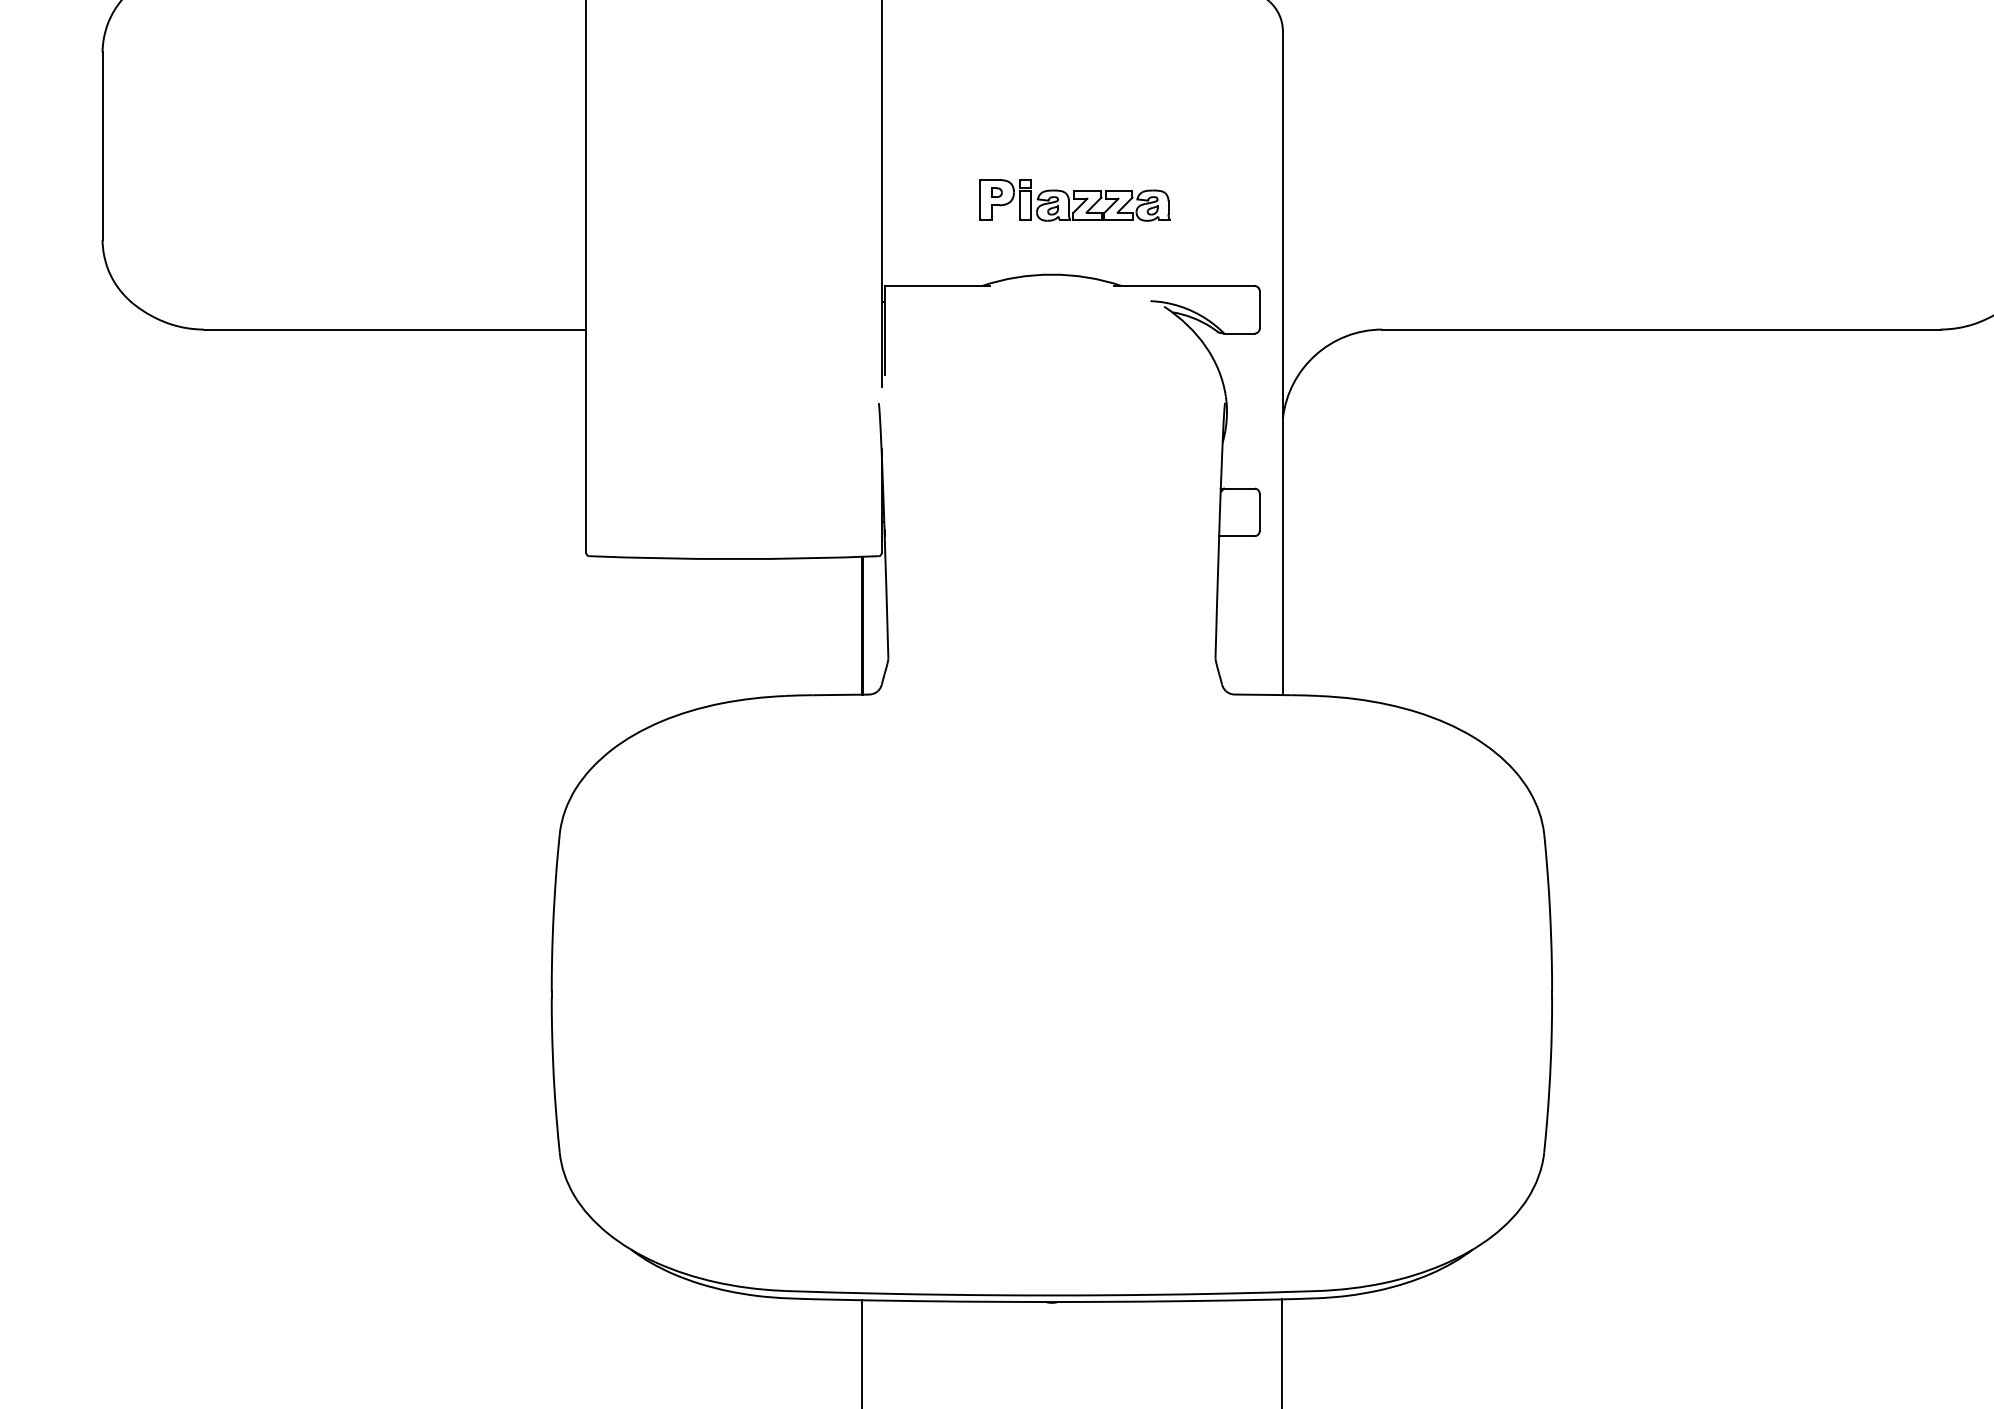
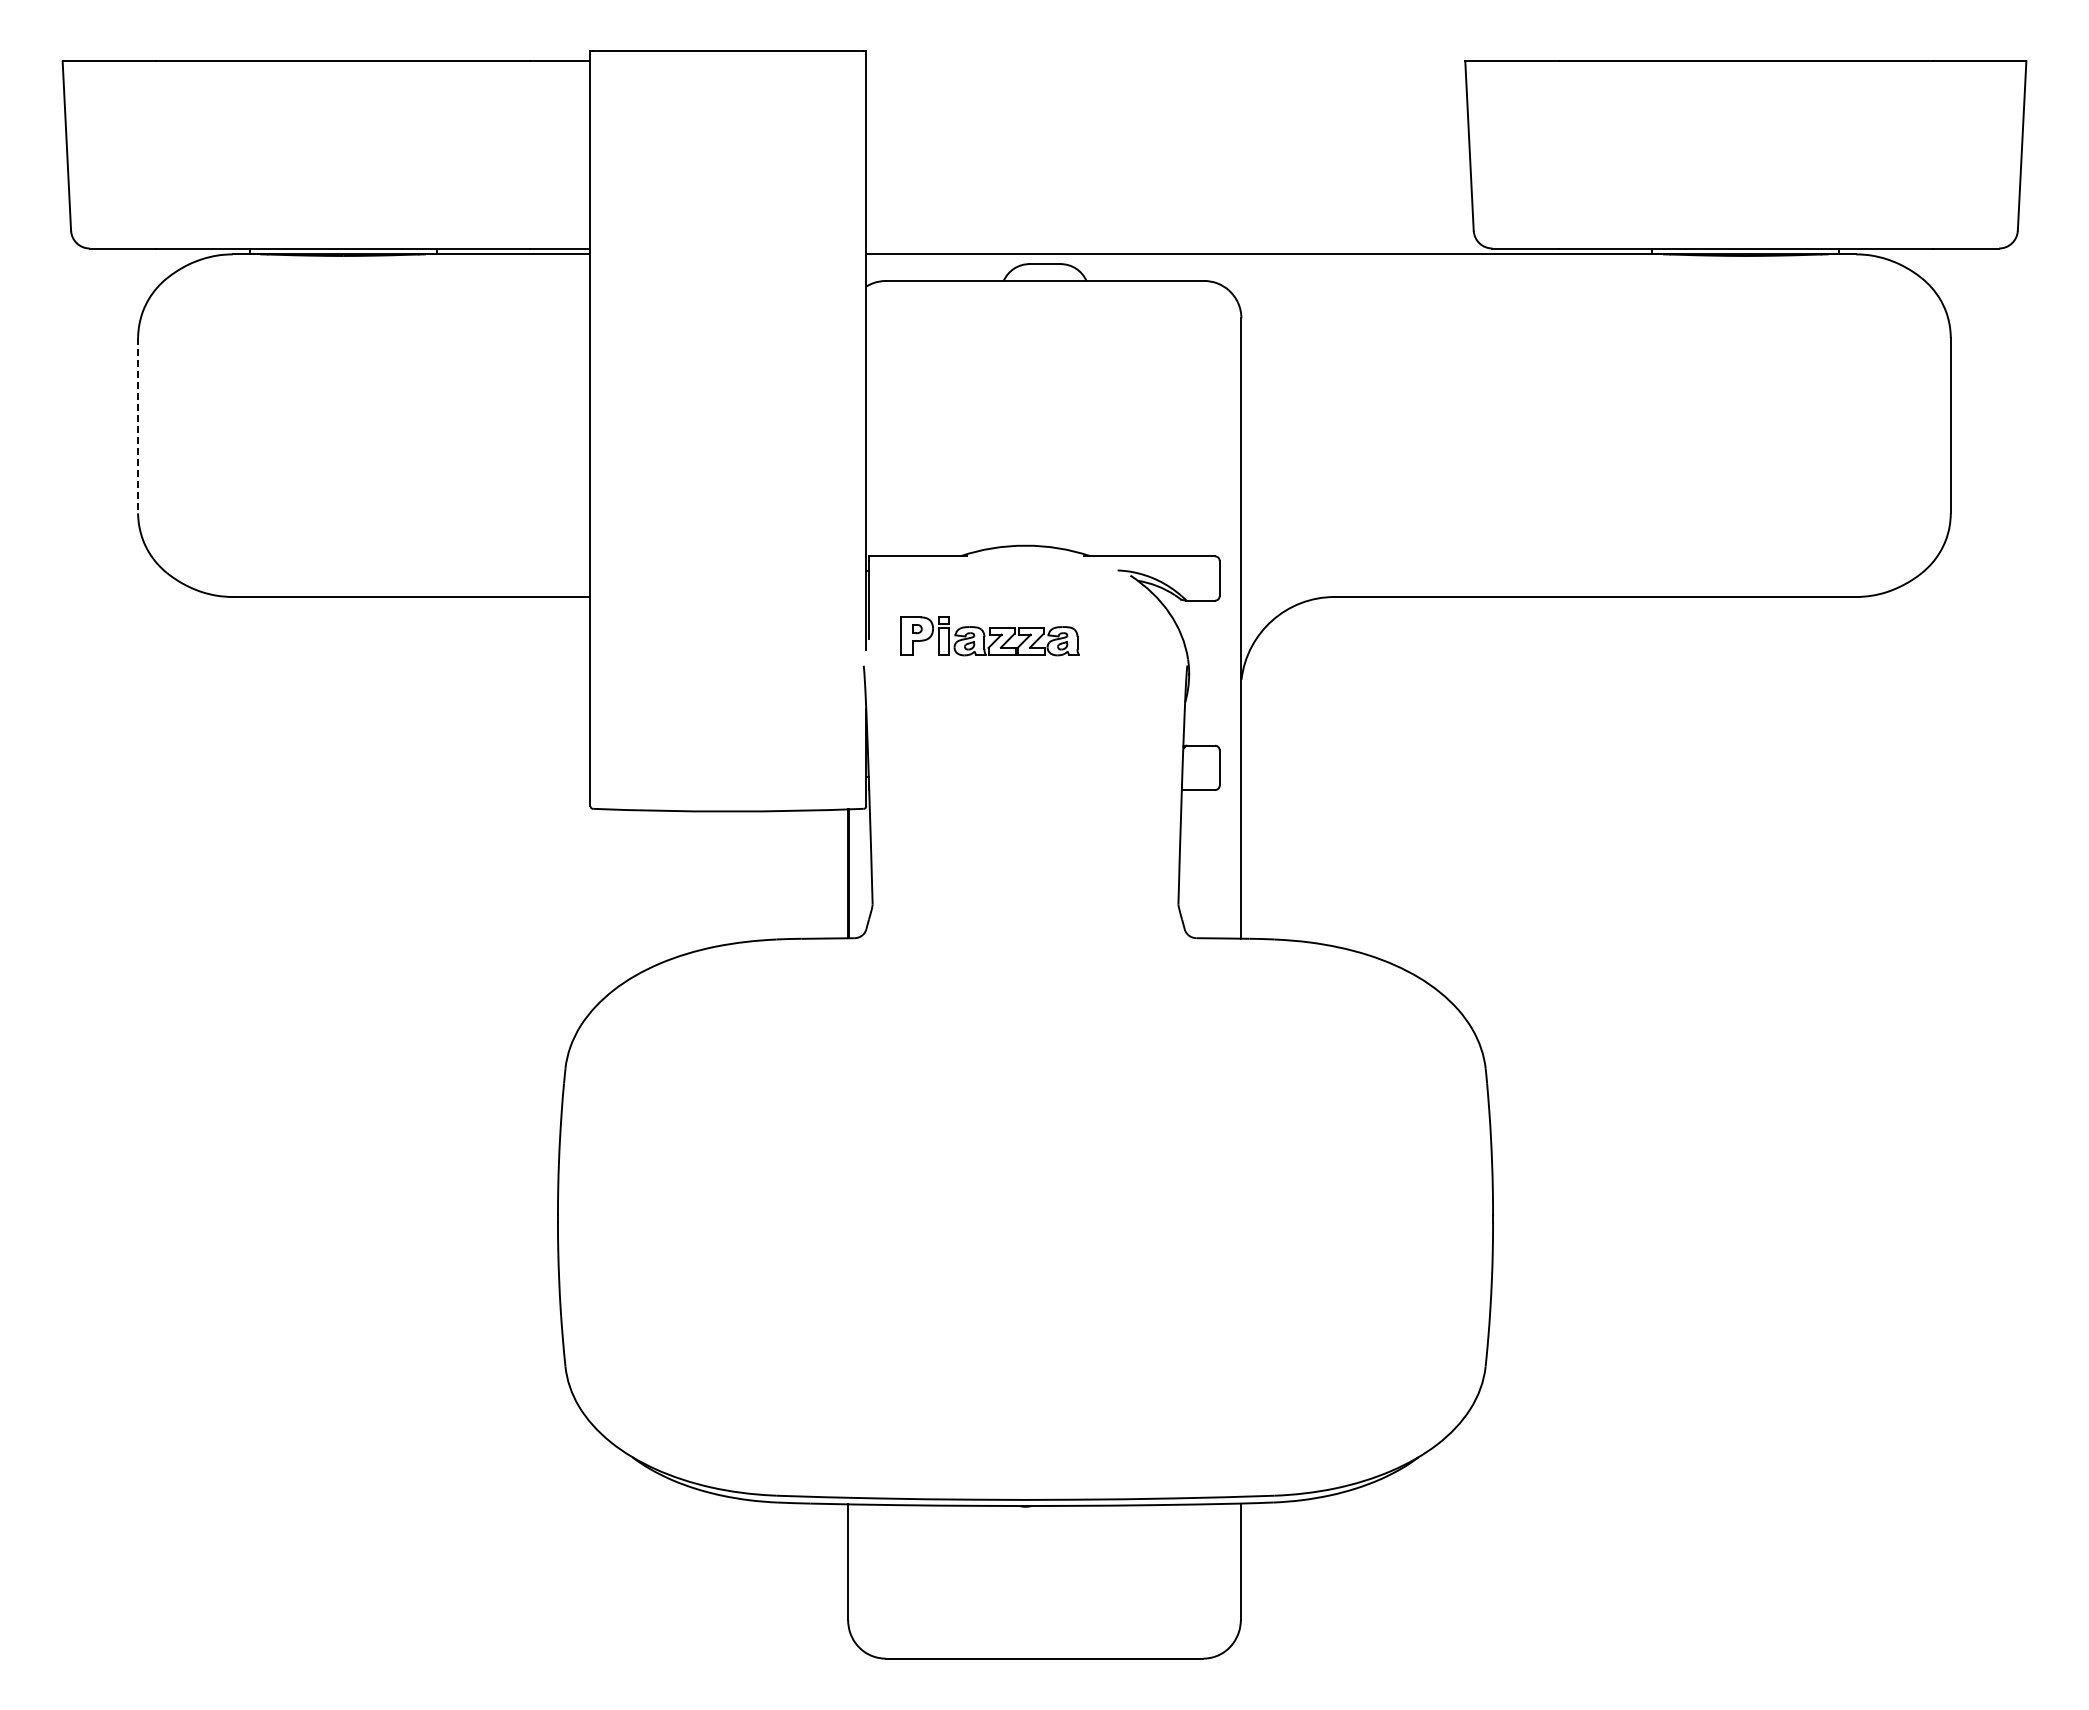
line: (102, 146) -> (138, 425), solid -> dashed
part: (1074, 200) -> (989, 636), moved

